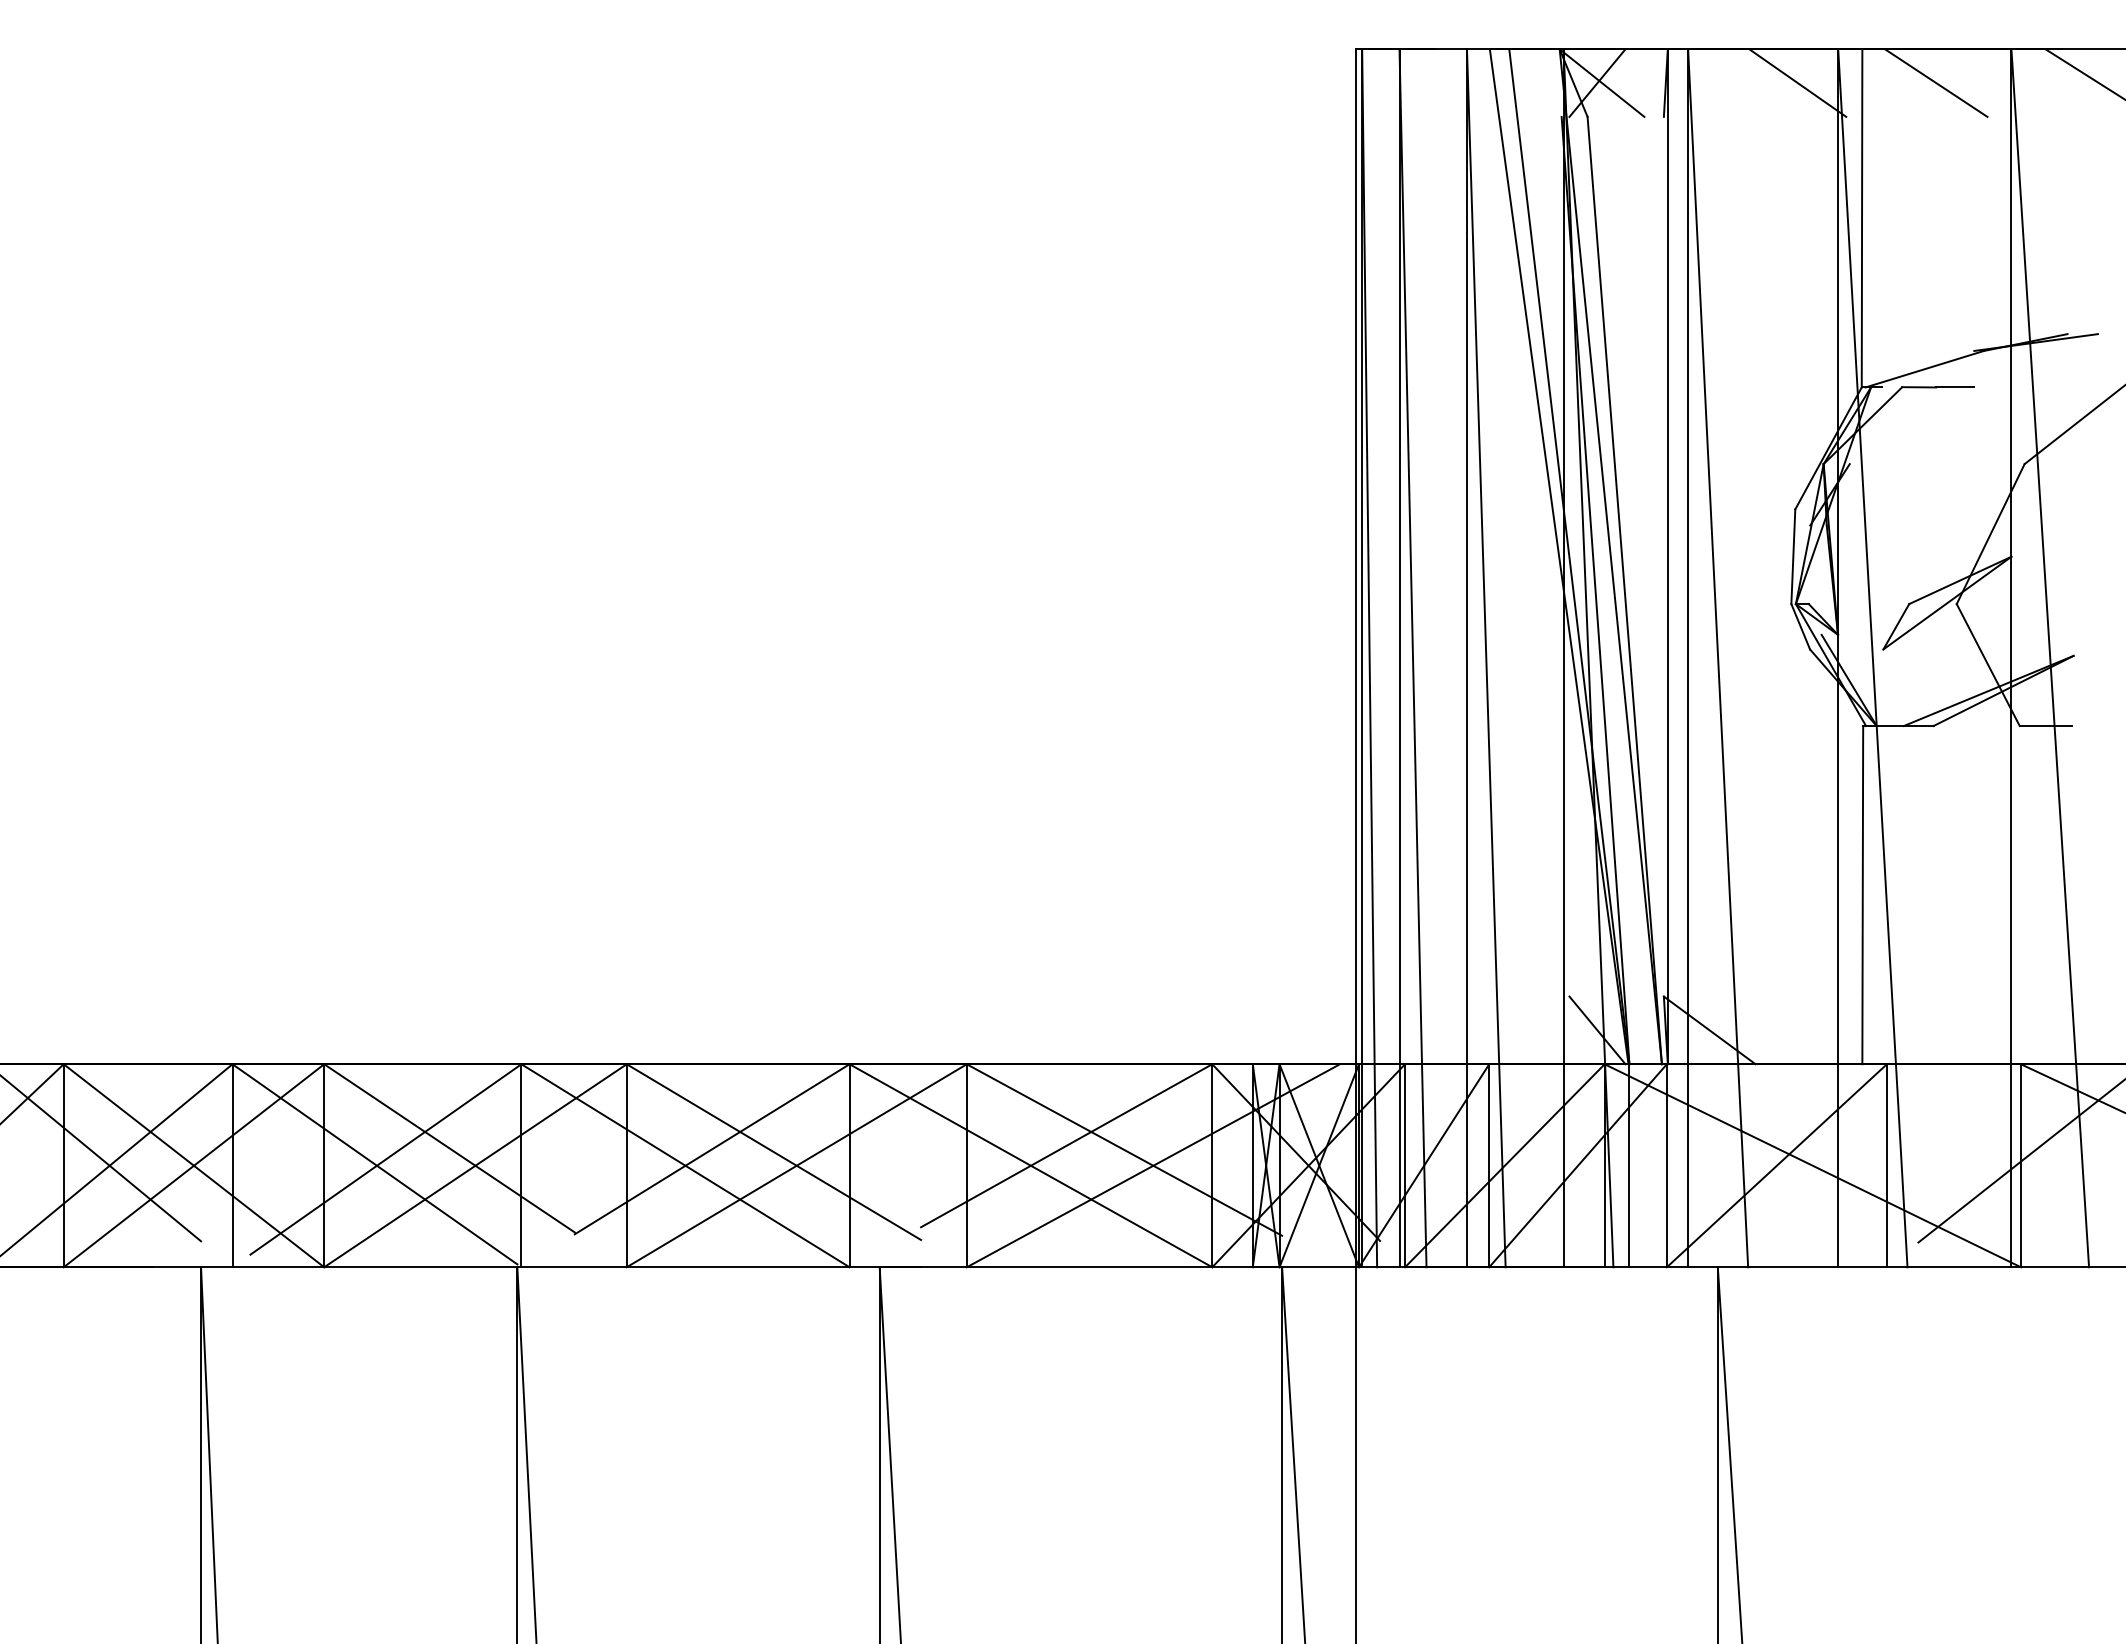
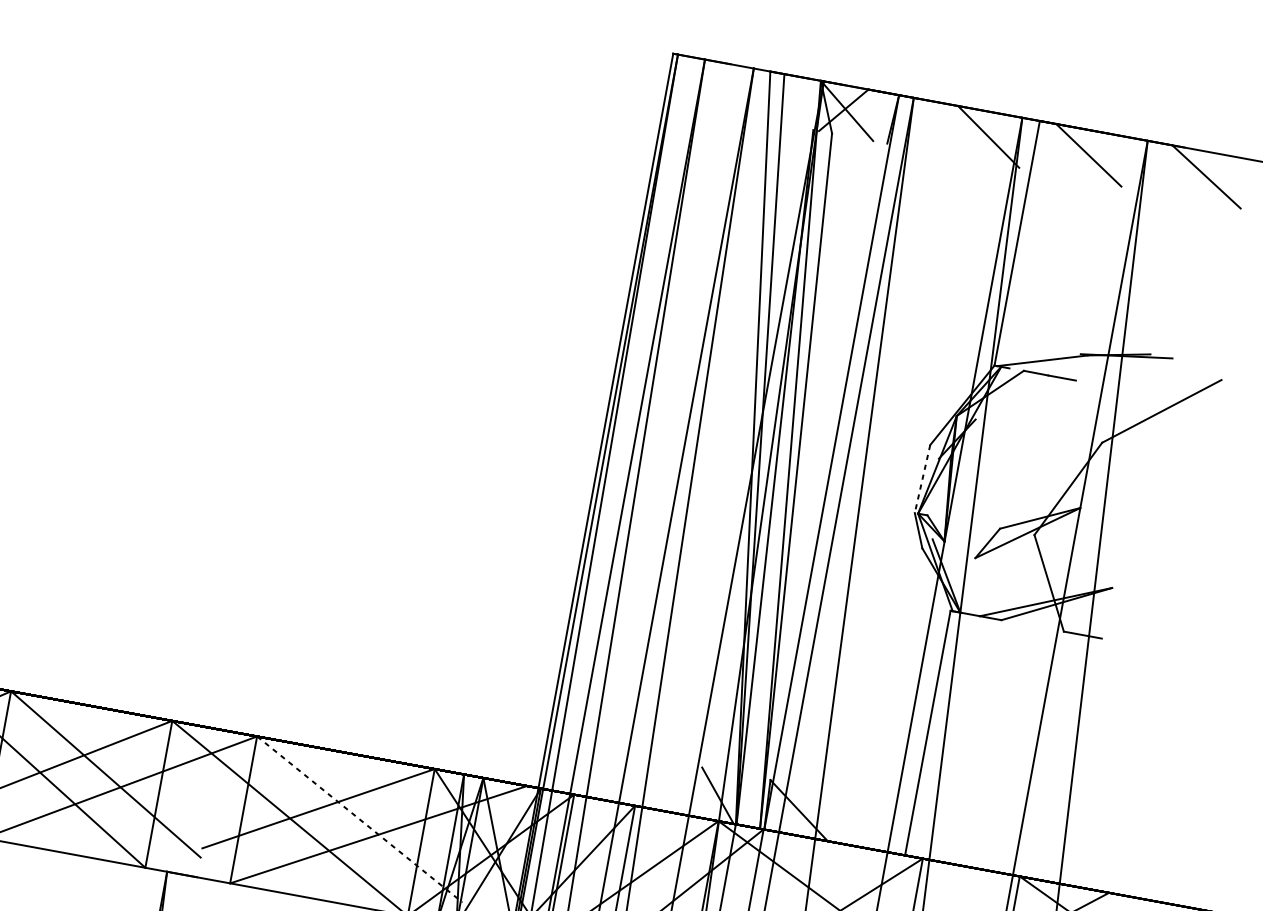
line: (1793, 557) -> (922, 479), solid -> dashed
line: (1124, 1150) -> (359, 819), solid -> dashed

